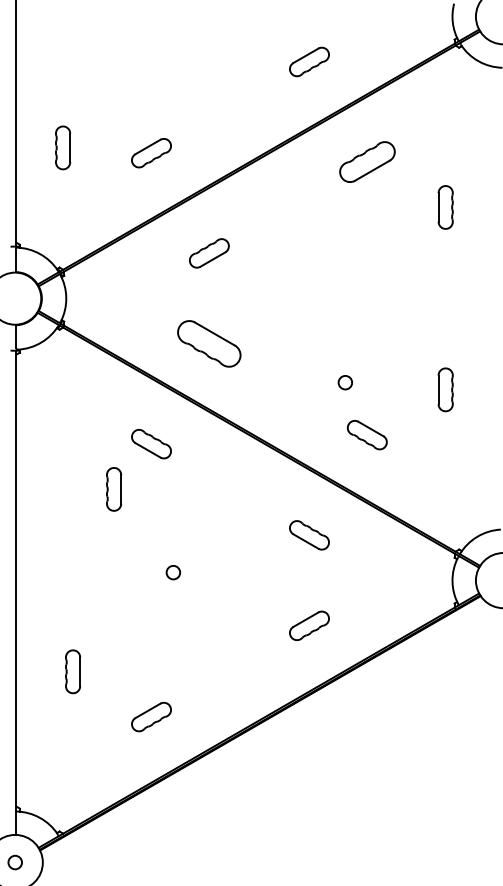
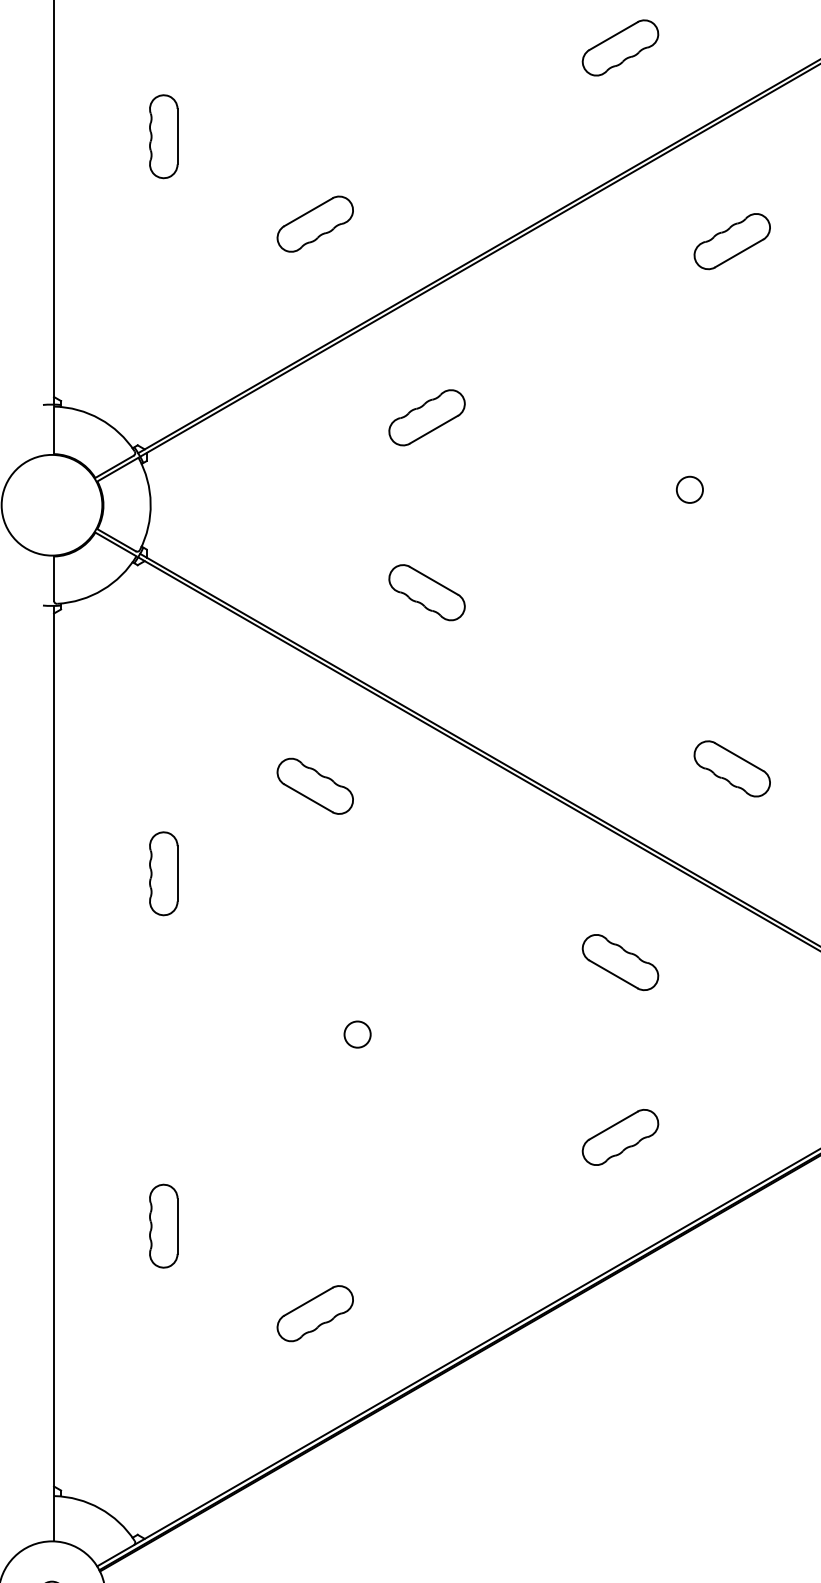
part: (63, 147) -> (164, 135), moved
part: (366, 162) -> (730, 242), size x0.71
part: (209, 343) -> (427, 591), size x0.62
circle: (344, 382) -> (688, 489), moved
part: (114, 489) -> (164, 873), moved

